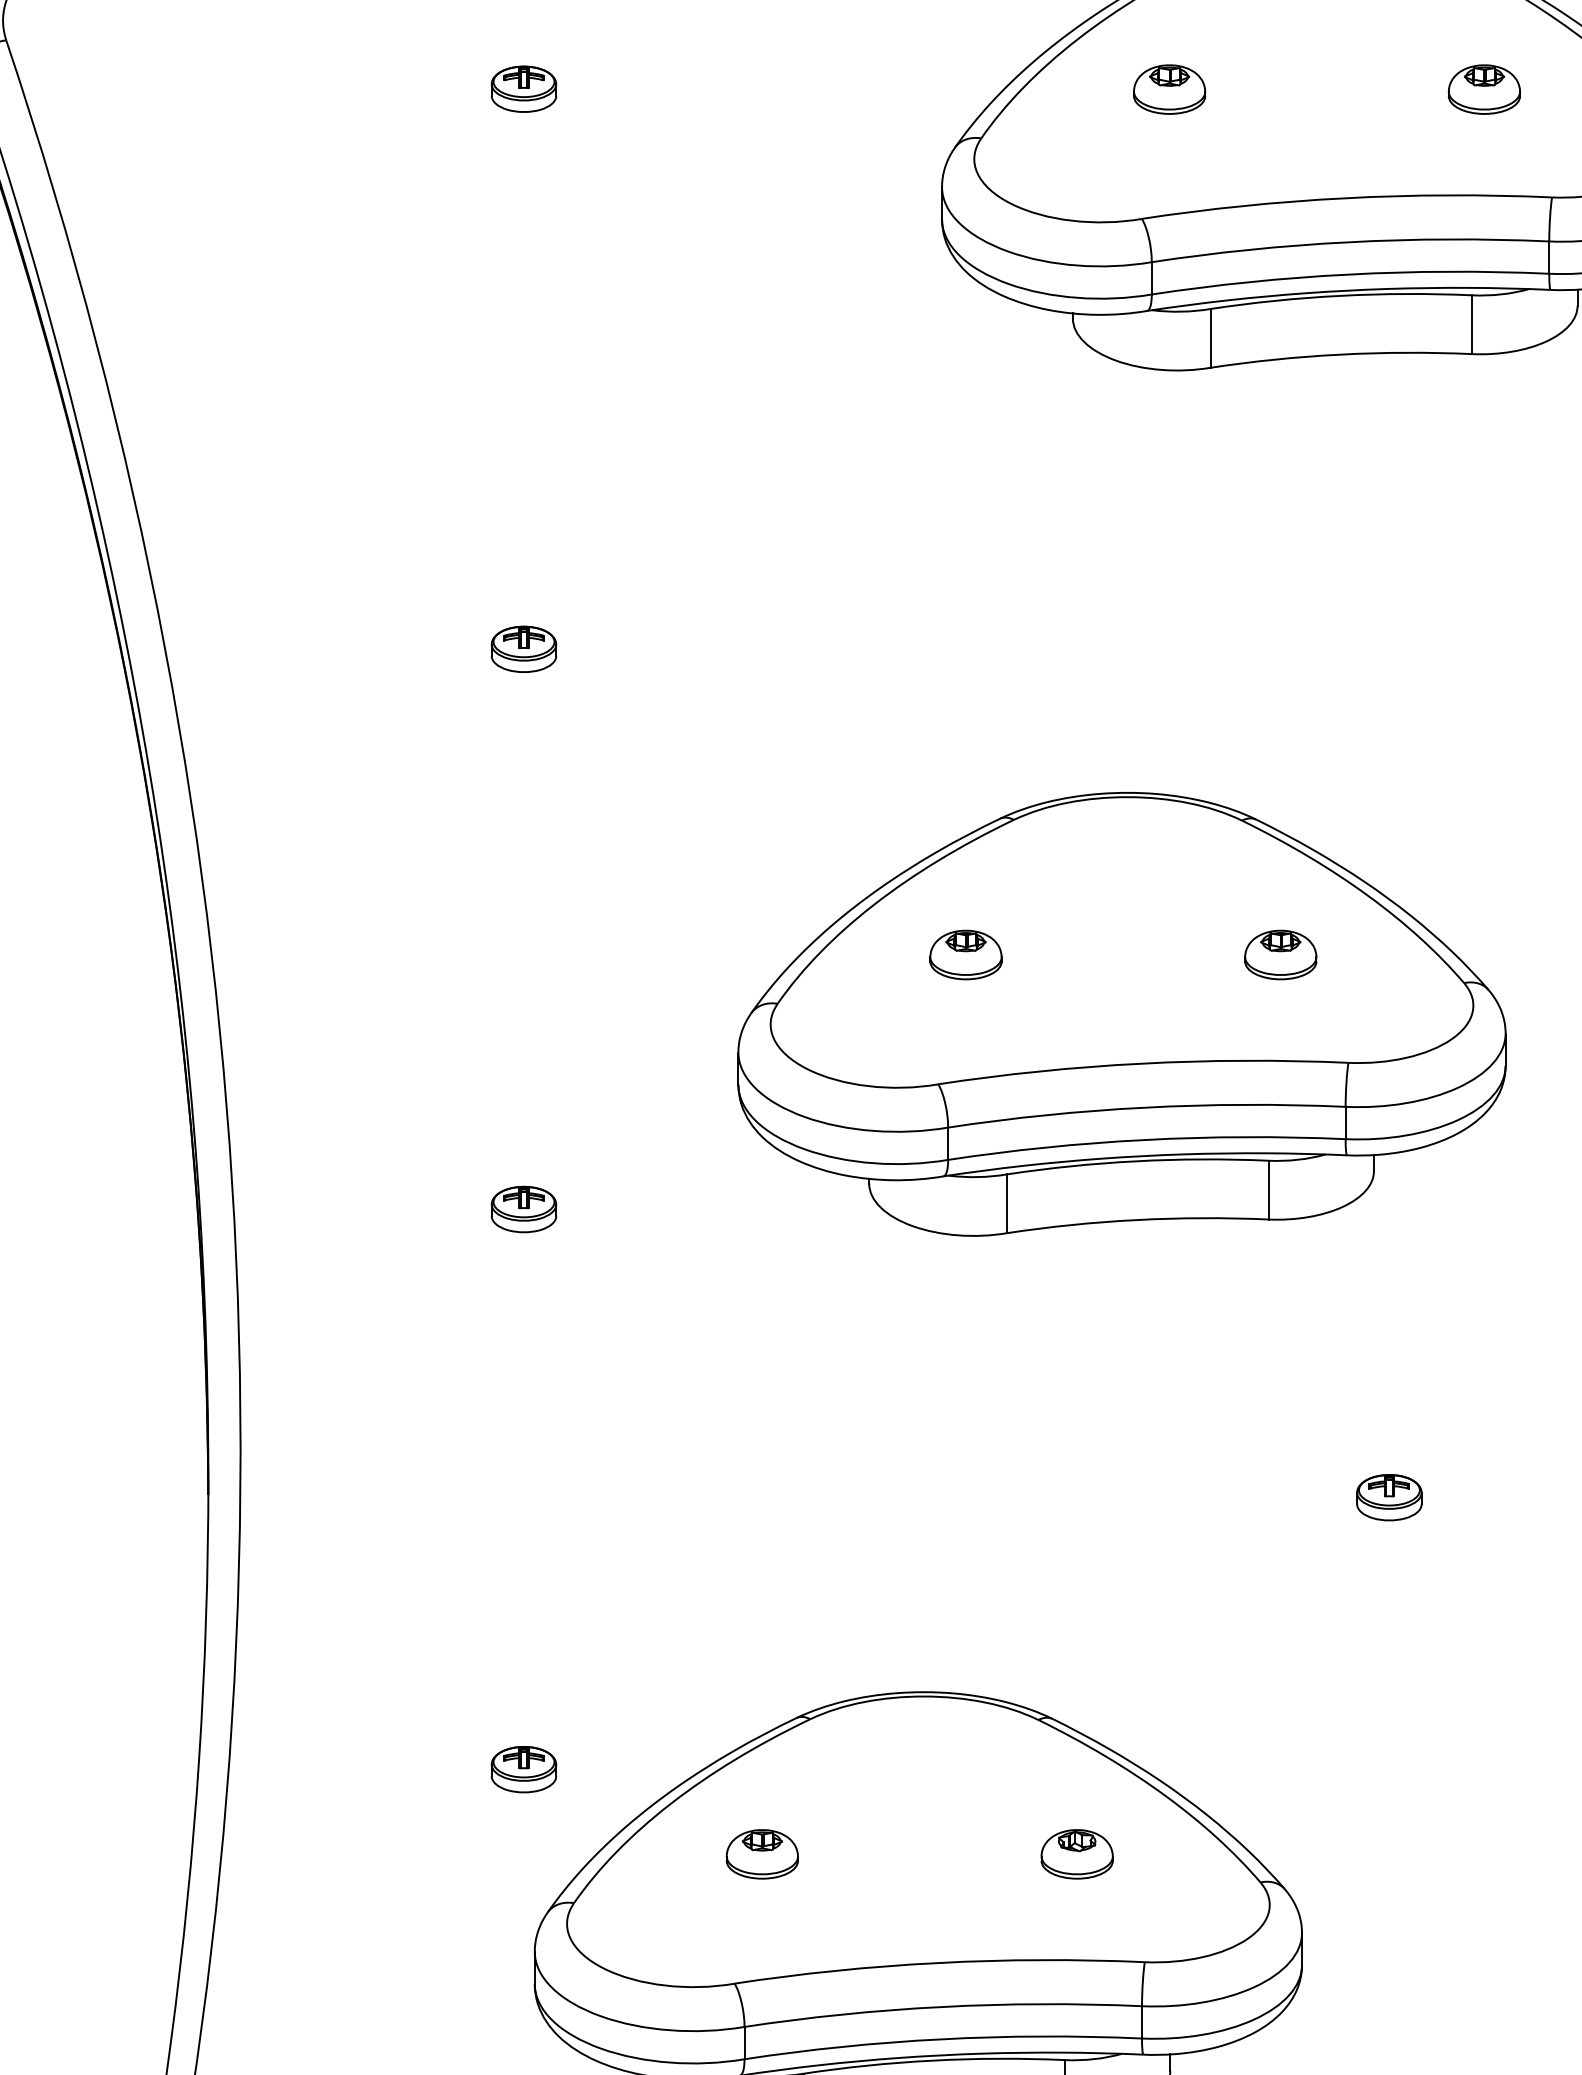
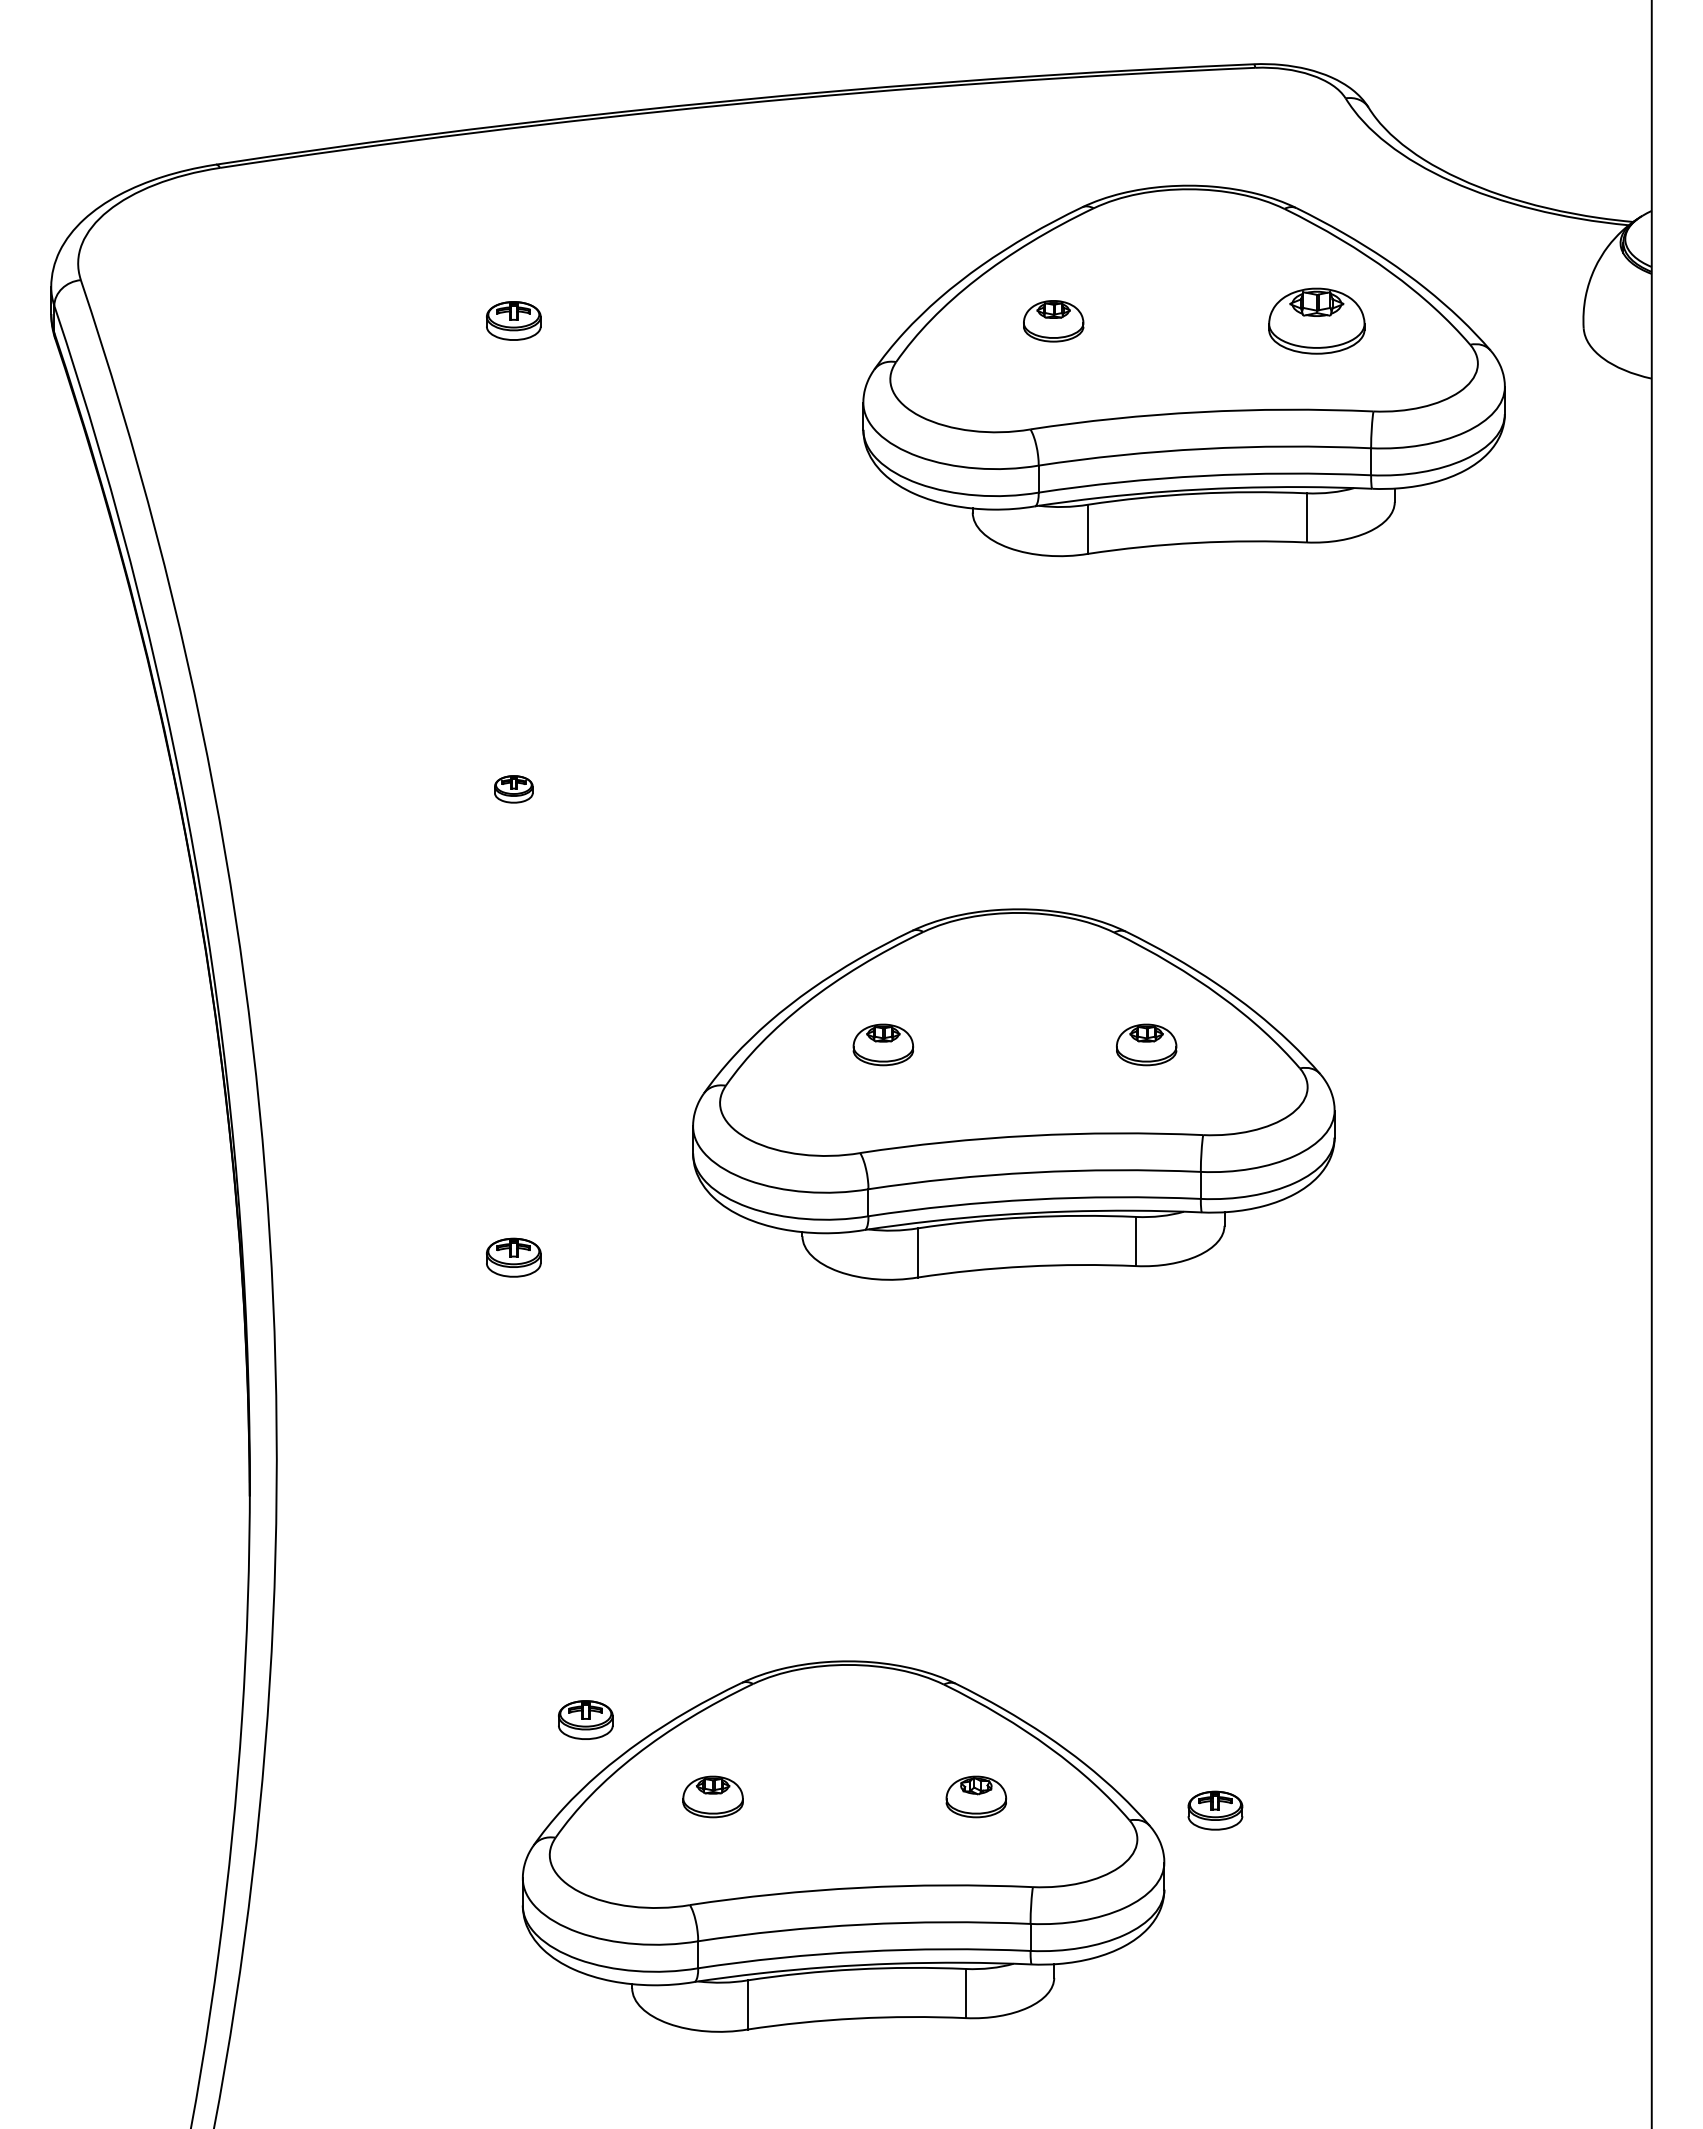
part: (1483, 89) -> (1316, 321), size x1.6
part: (523, 649) -> (513, 789), size x0.7
part: (1389, 1497) -> (1215, 1810), moved
part: (523, 1768) -> (585, 1719), moved

